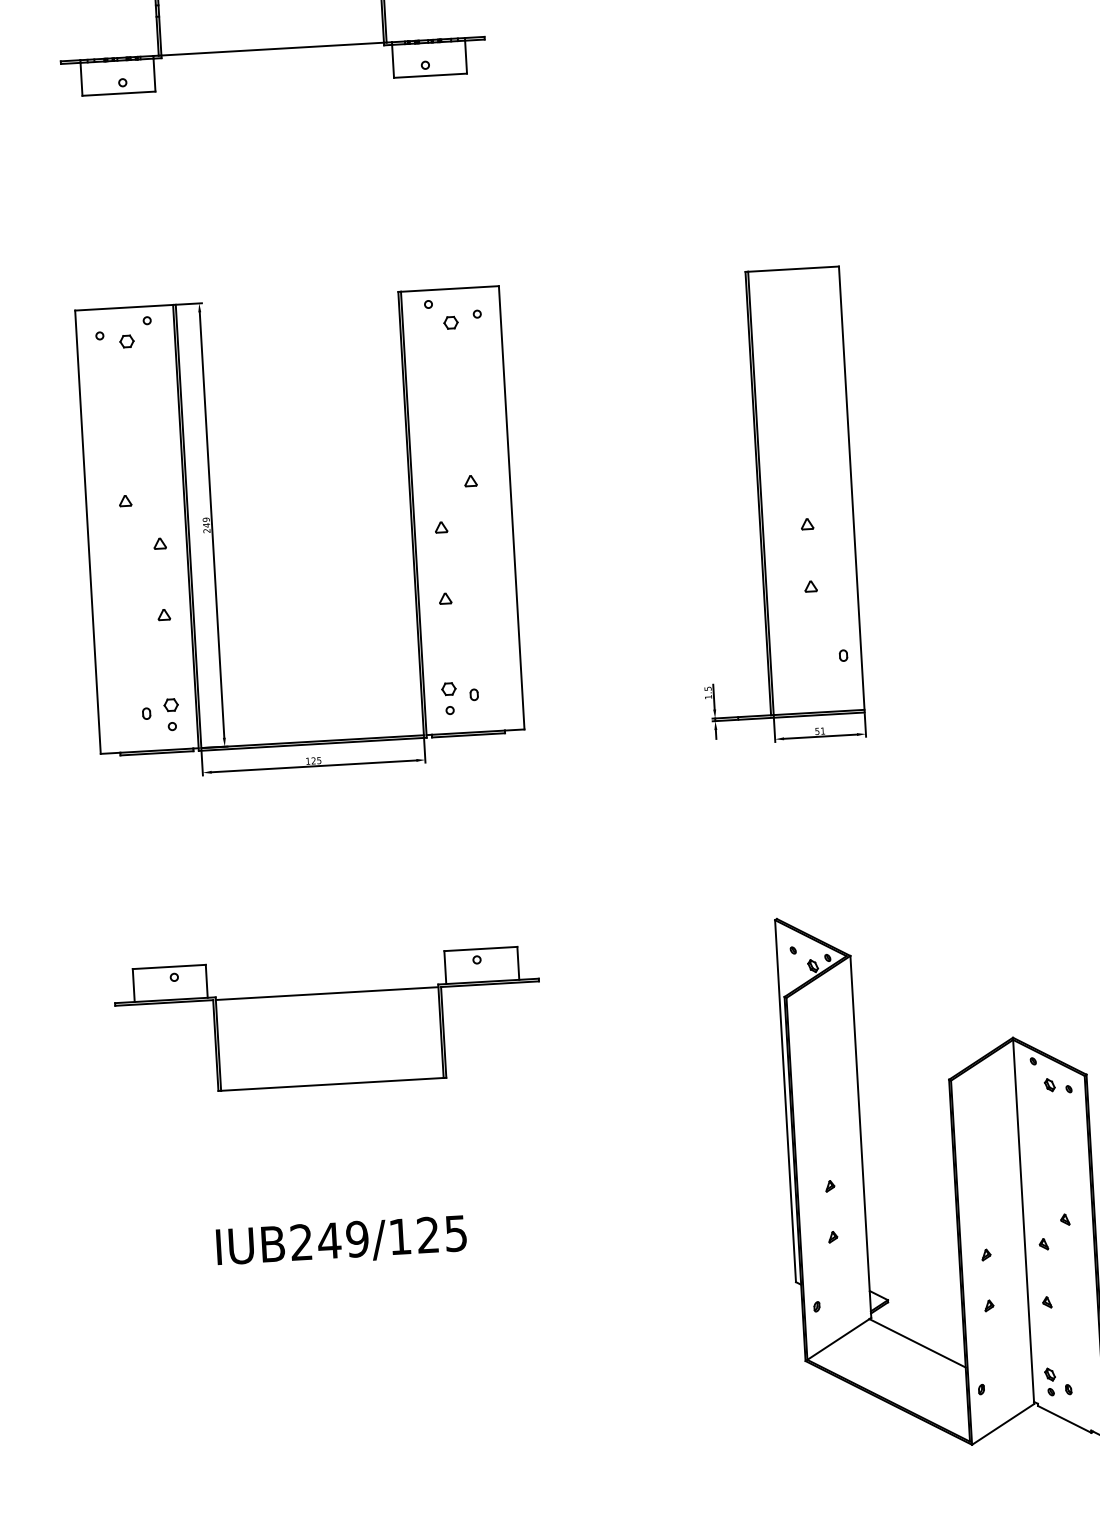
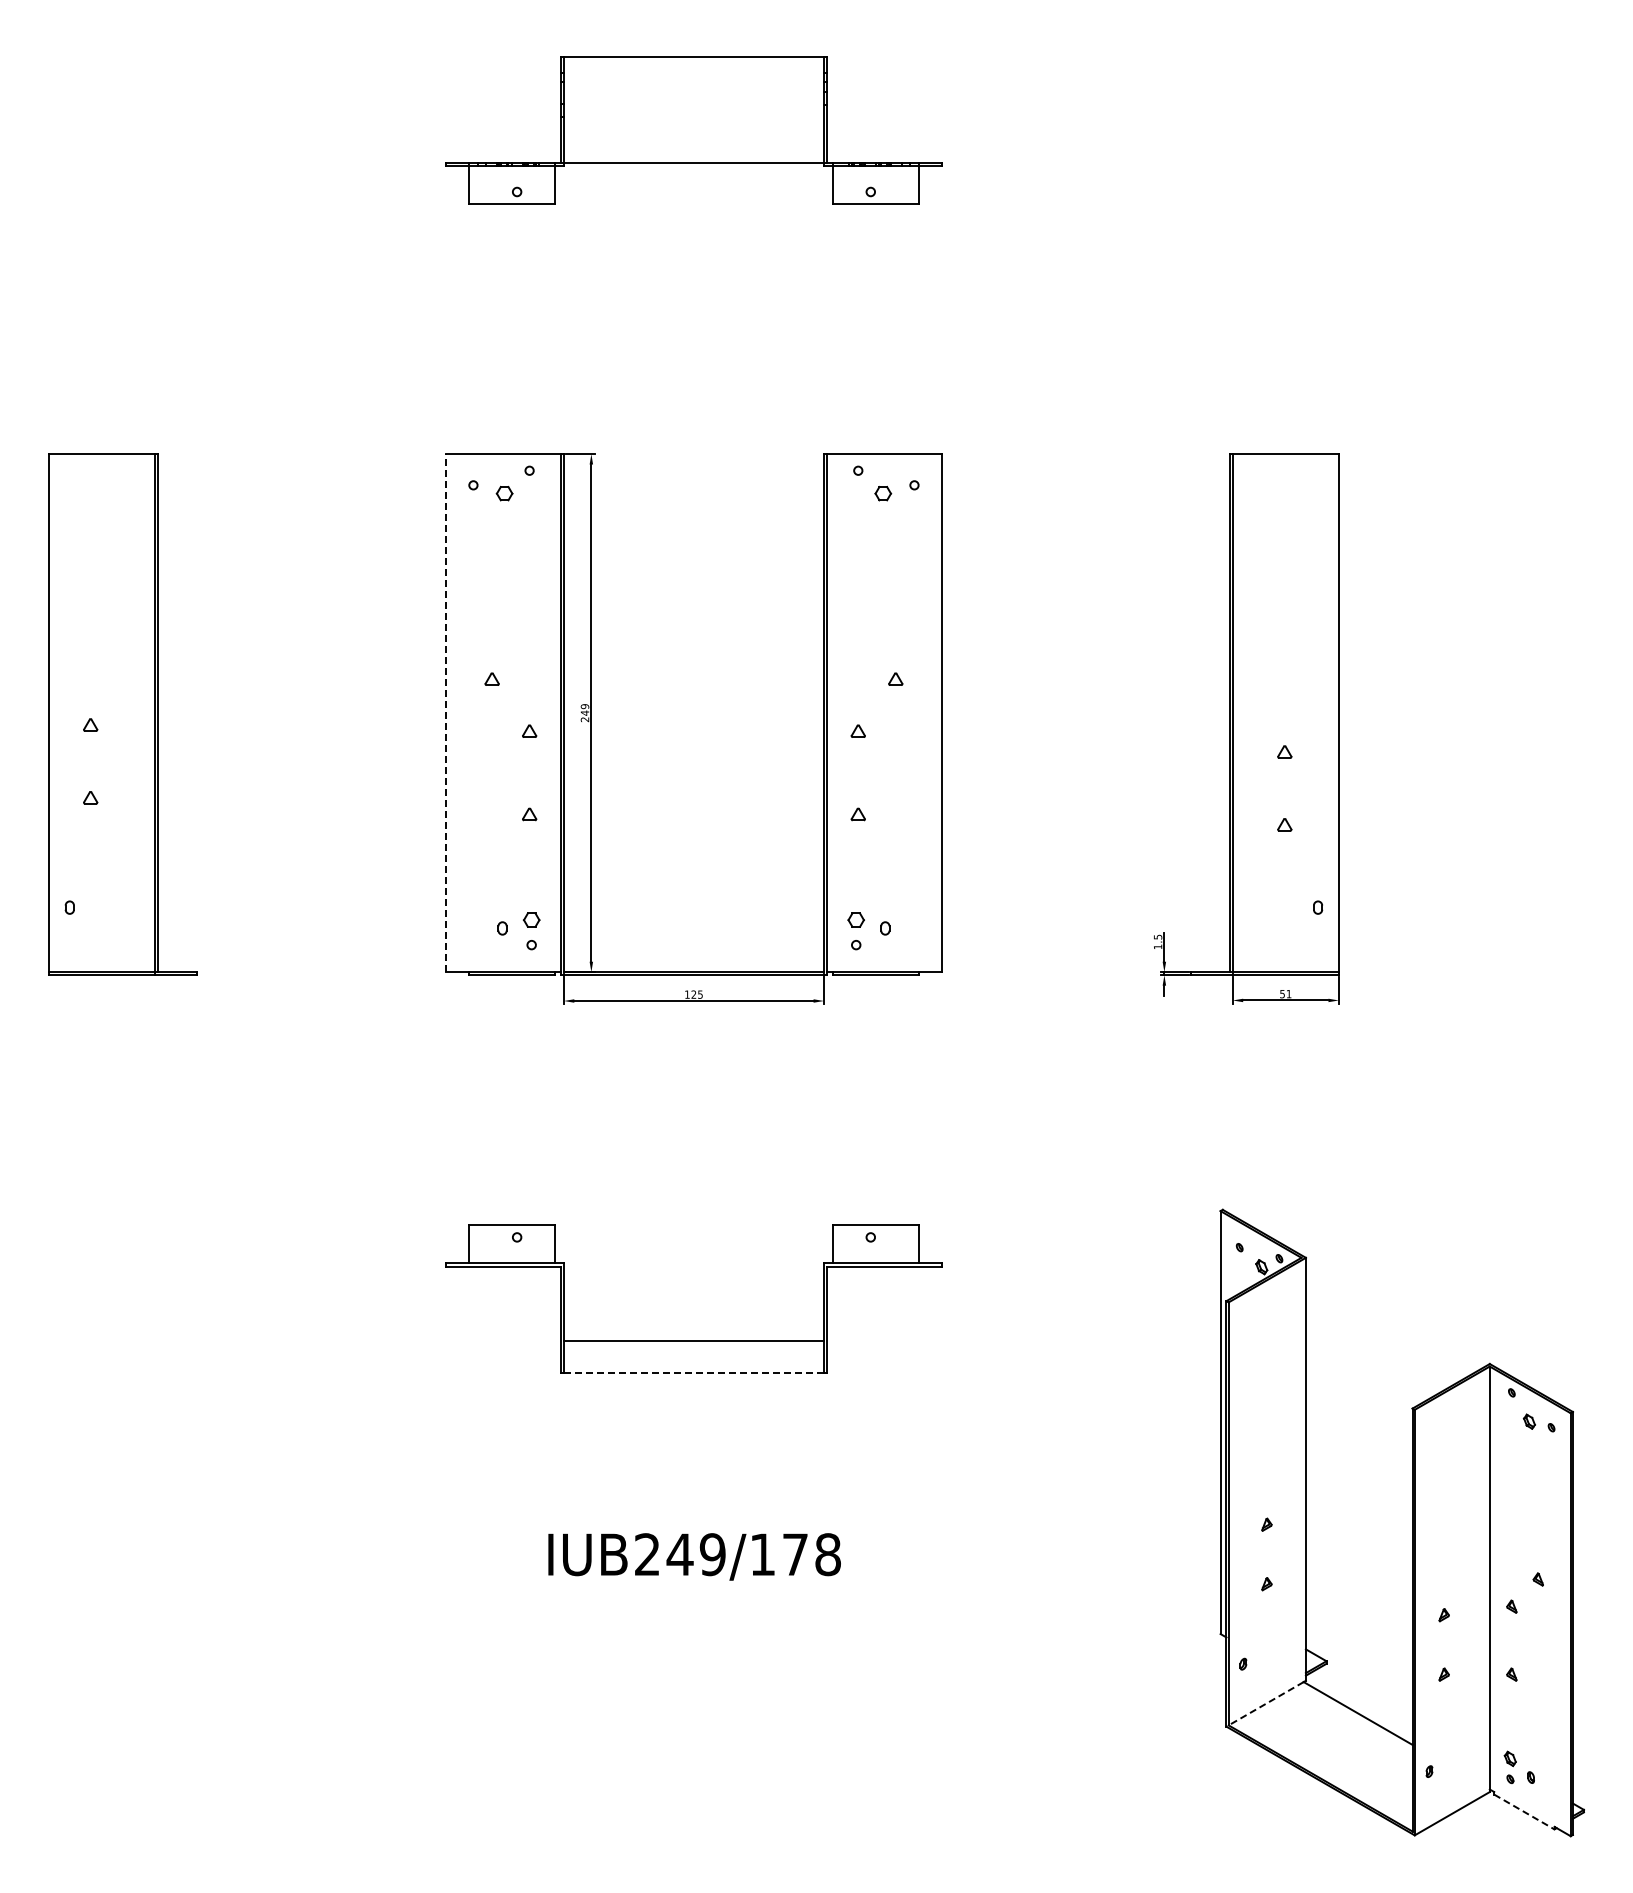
line: (88, 531) -> (446, 712), solid -> dashed
line: (326, 993) -> (693, 1340), moved
line: (332, 1084) -> (694, 1372), solid -> dashed
text: (441, 1234) -> (811, 1554), IUB249/125 -> IUB249/178
line: (837, 1339) -> (1265, 1703), solid -> dashed
line: (1064, 1419) -> (1524, 1812), solid -> dashed

